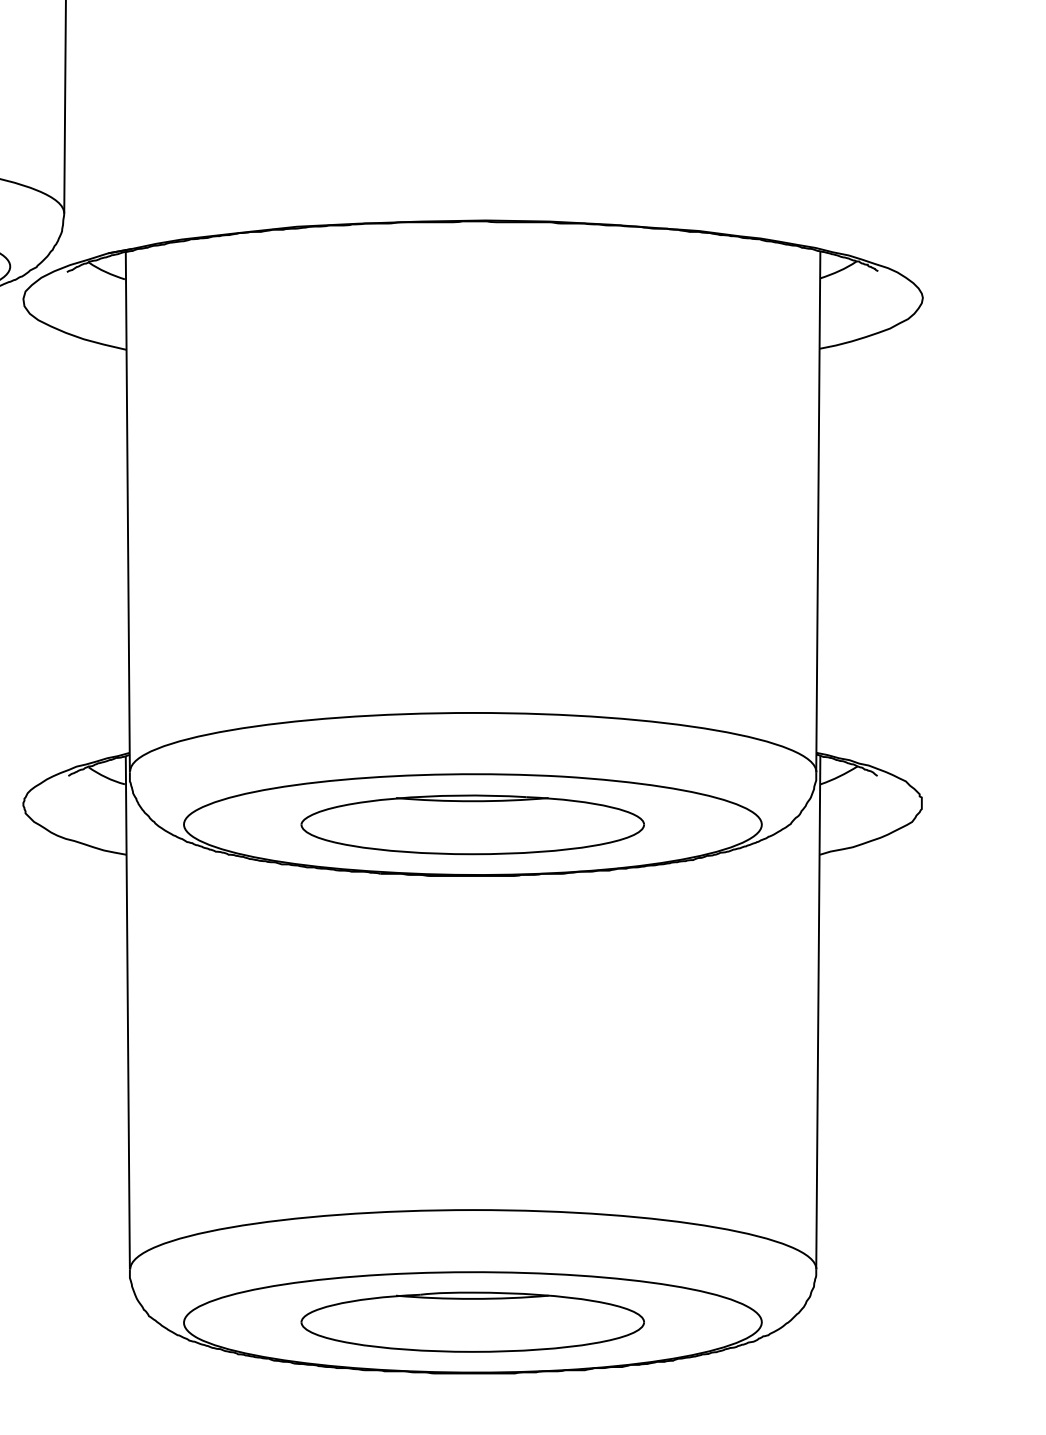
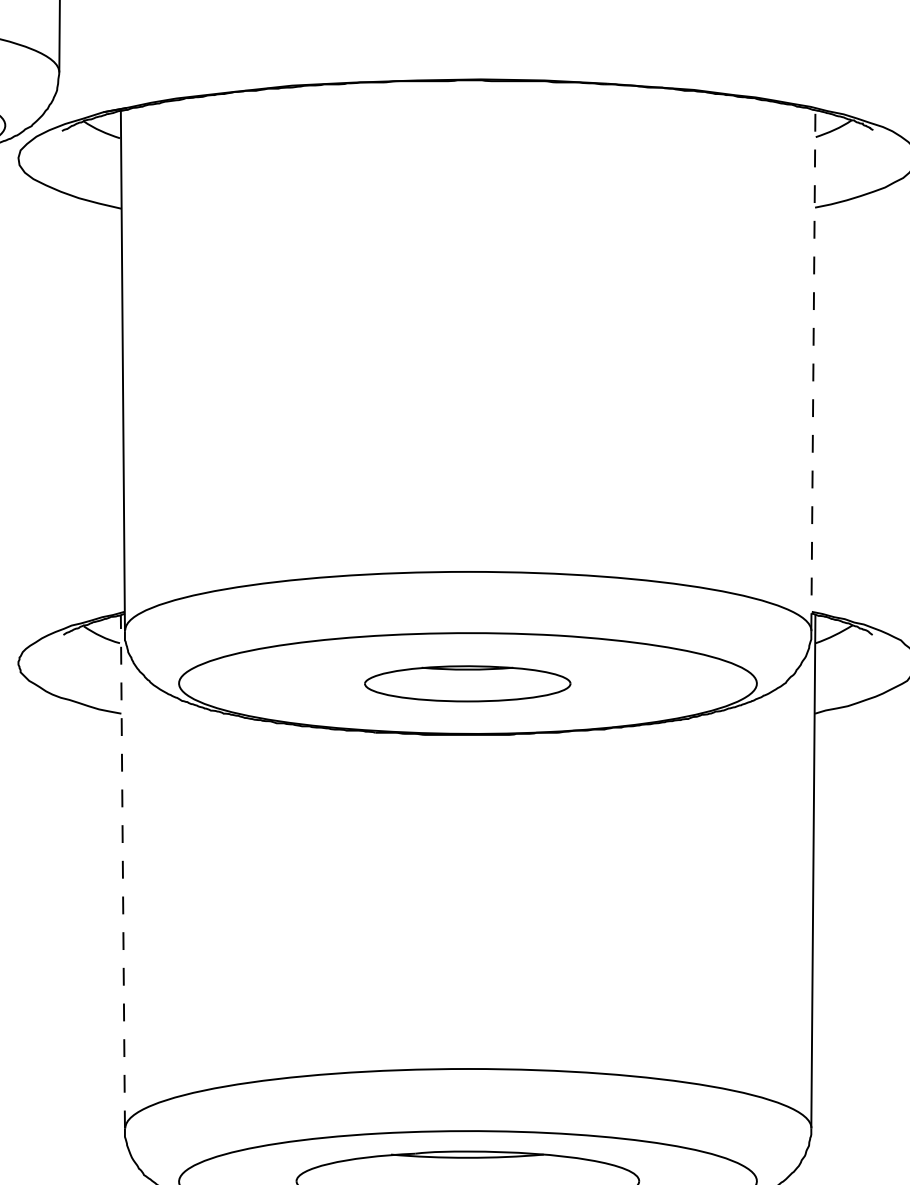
line: (818, 511) -> (813, 370), solid -> dashed
part: (472, 824) -> (467, 683), size x0.6
line: (127, 1012) -> (122, 871), solid -> dashed

